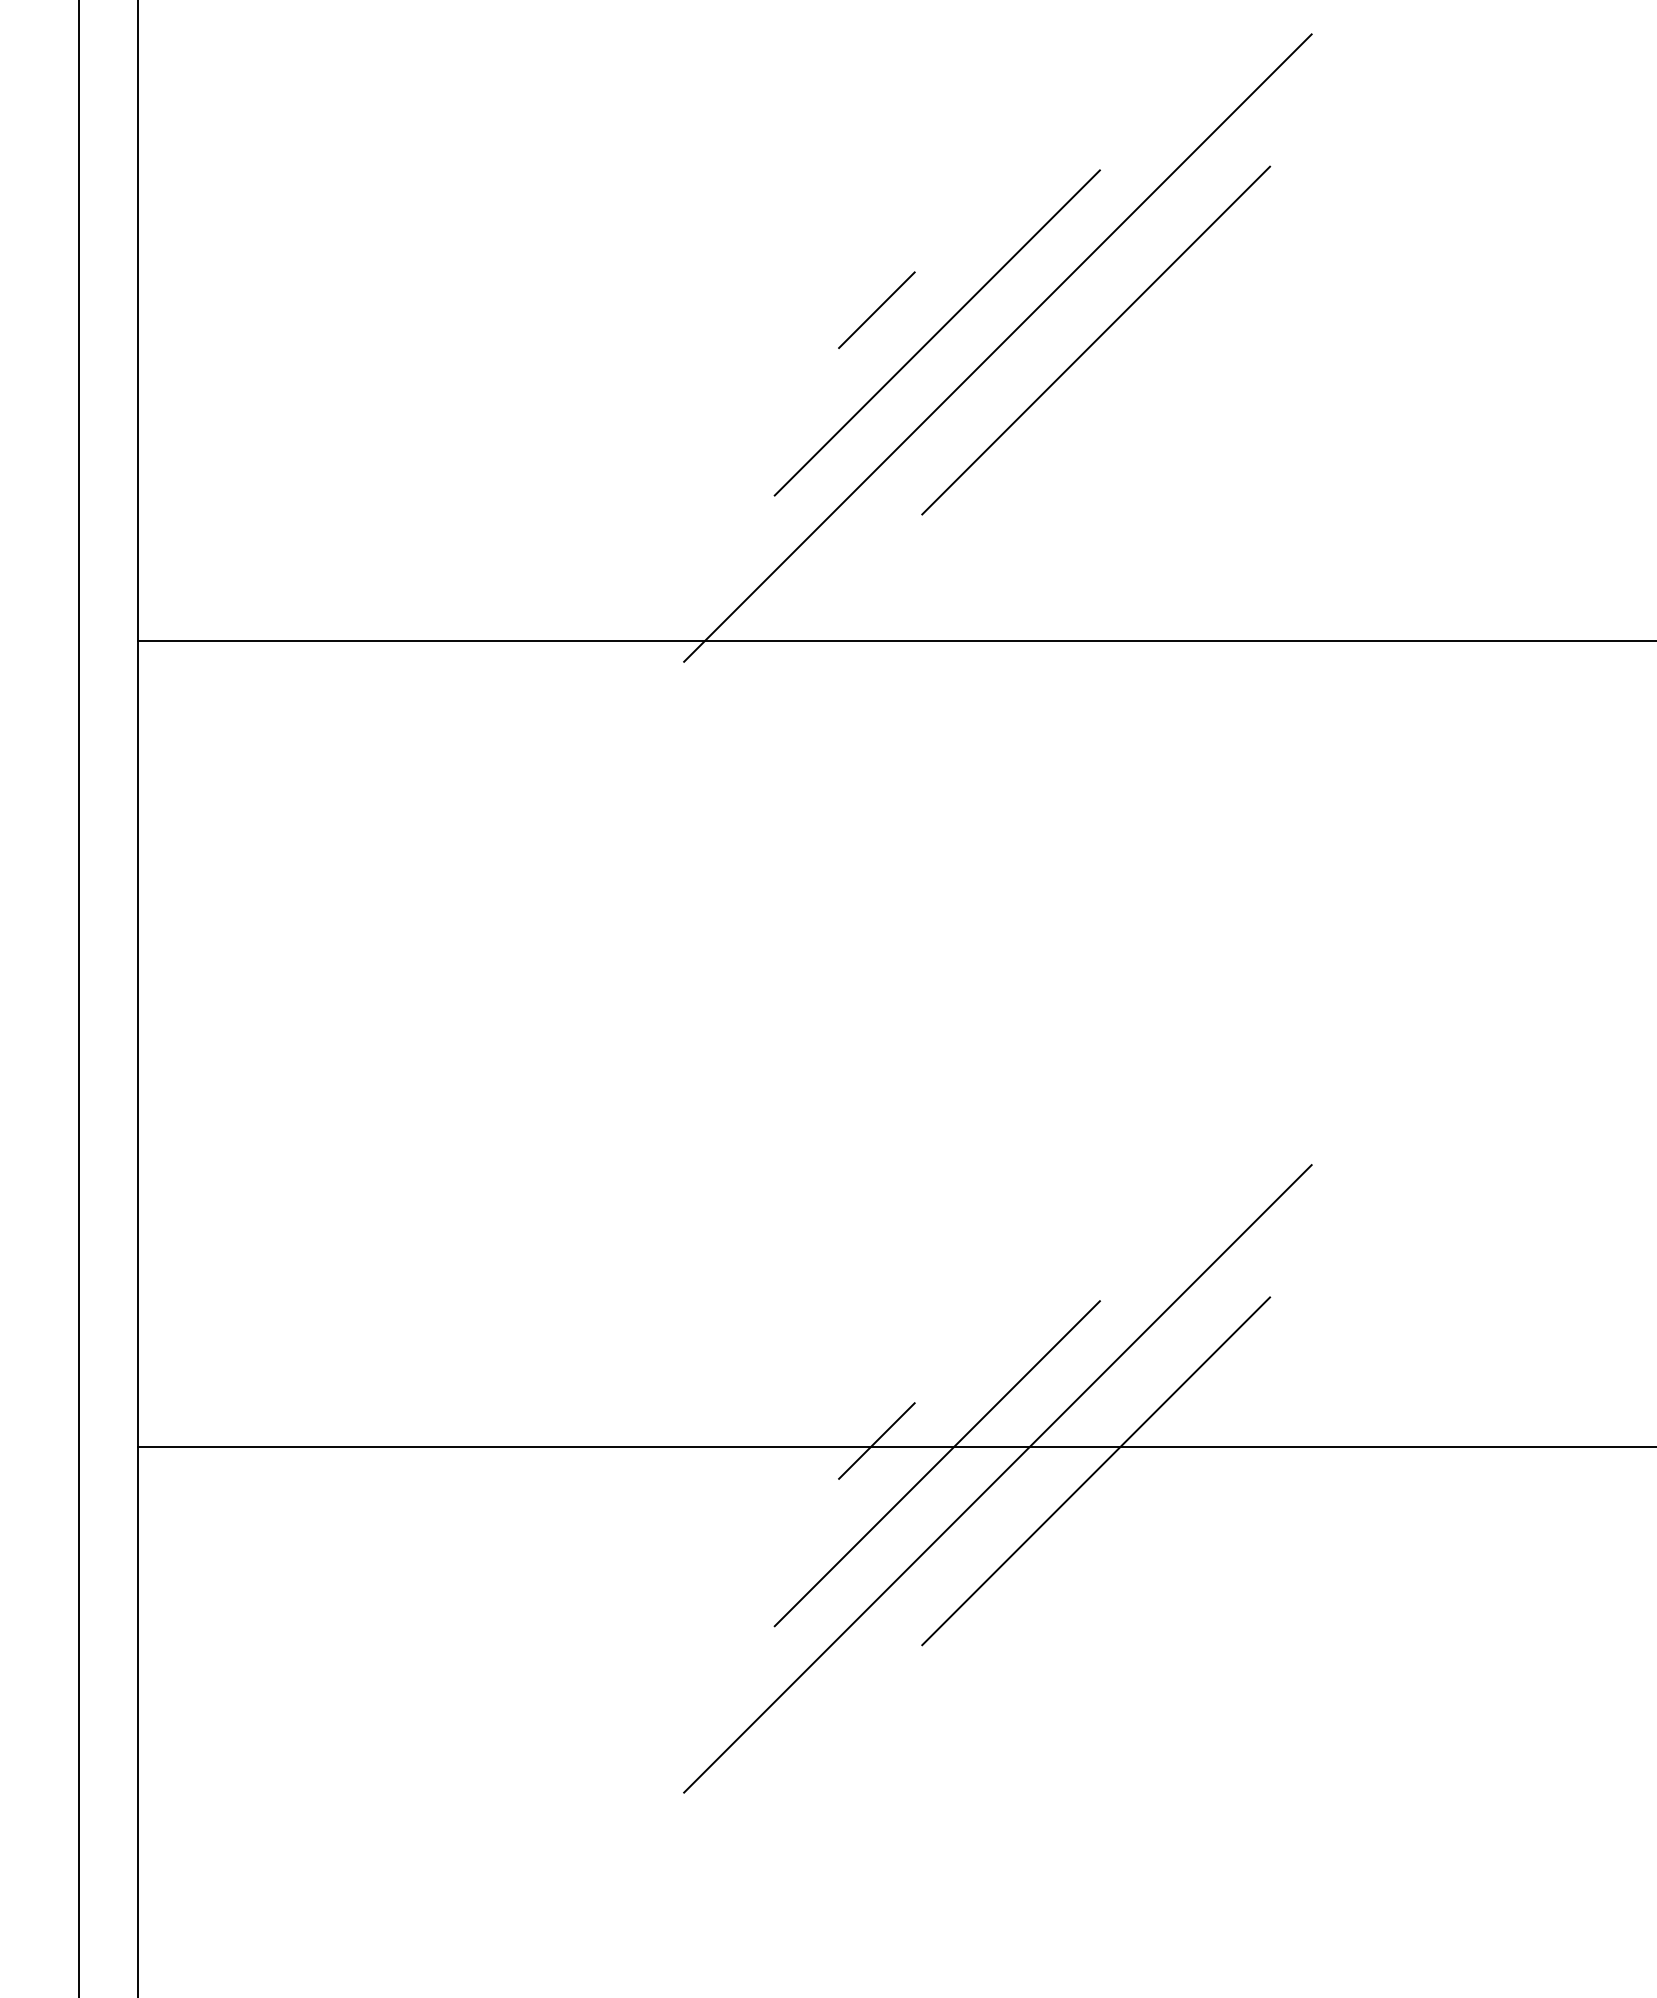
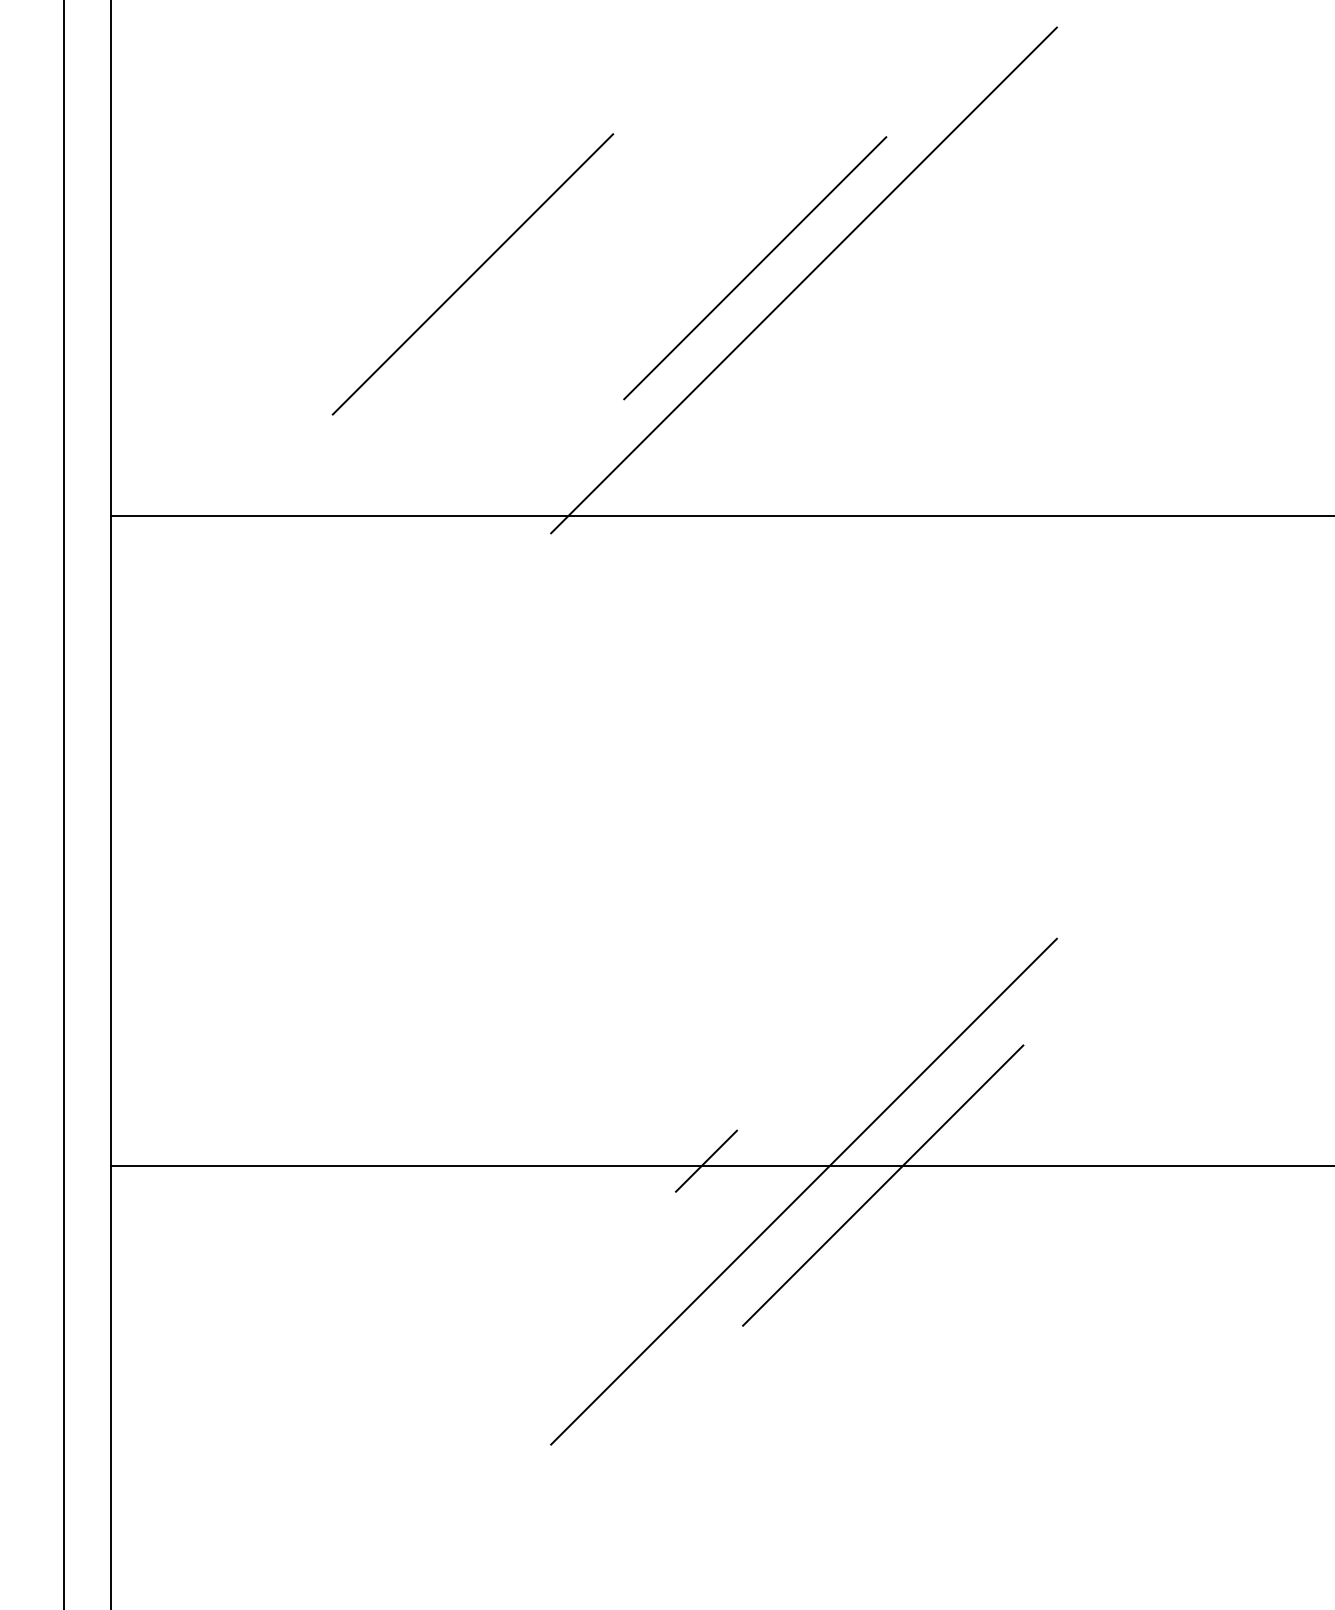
line: (876, 310) -> (706, 250), removed
line: (1096, 340) -> (473, 274), moved
line: (936, 1463) -> (754, 1179), removed

